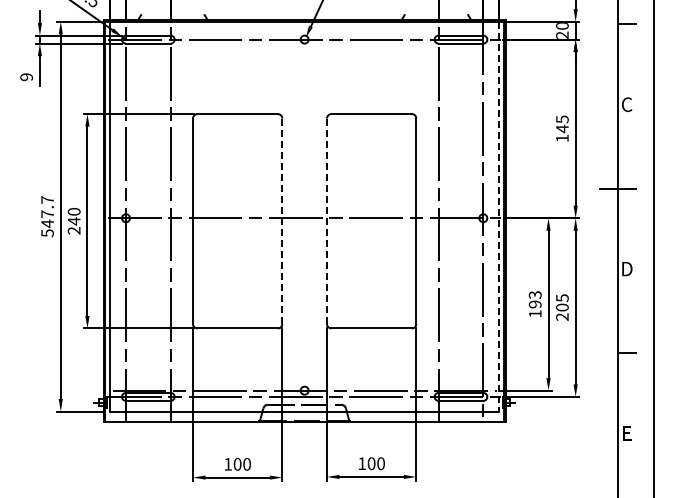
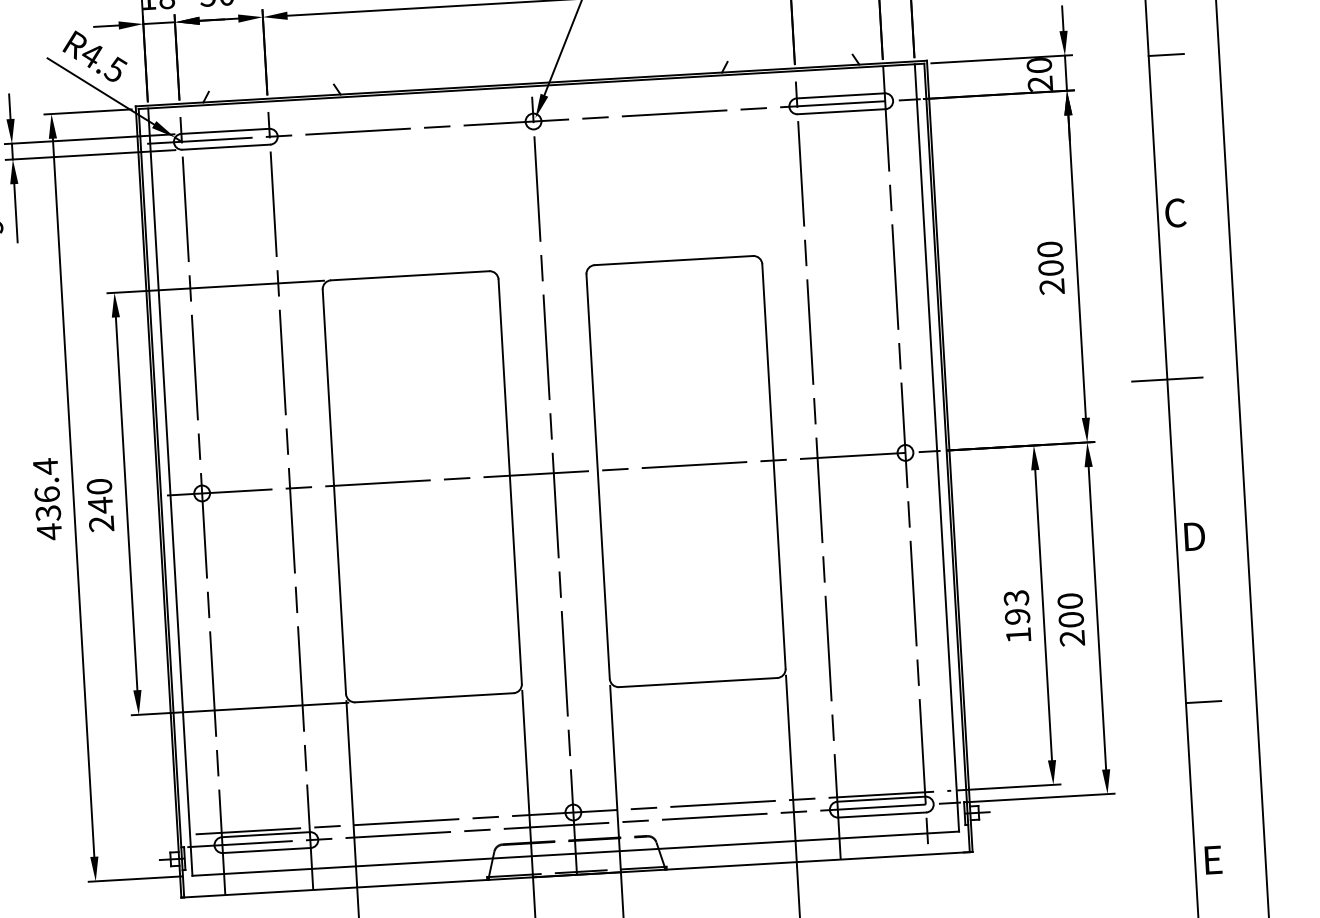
text: (562, 128) -> (1051, 267), 145 -> 200
text: (47, 216) -> (47, 498), 547.7 -> 436.4
line: (499, 216) -> (937, 447), dashed -> solid
line: (282, 221) -> (510, 482), dashed -> solid
line: (304, 221) -> (553, 479), added
line: (327, 221) -> (599, 476), dashed -> solid
text: (562, 298) -> (1070, 601), 205 -> 200

